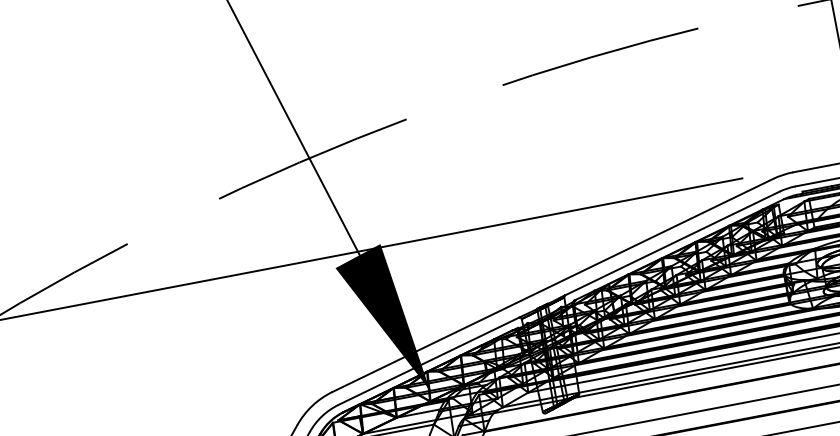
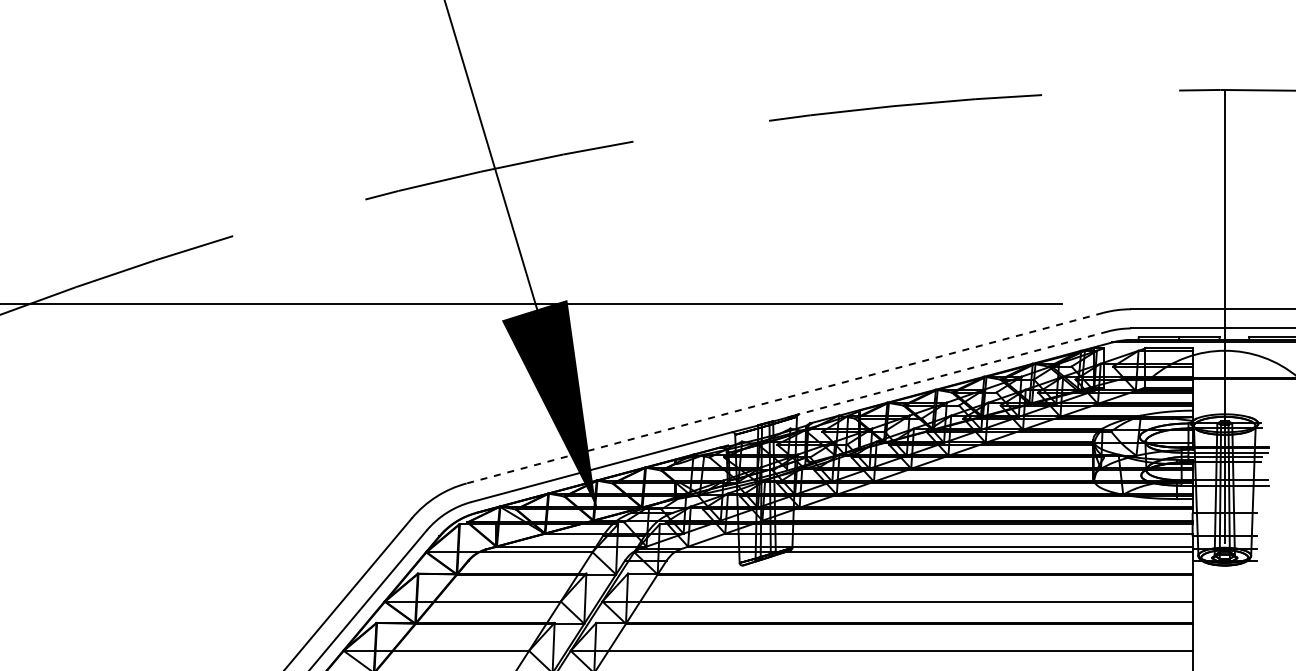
line: (671, 244) -> (952, 373), solid -> dashed
line: (552, 285) -> (784, 398), solid -> dashed

